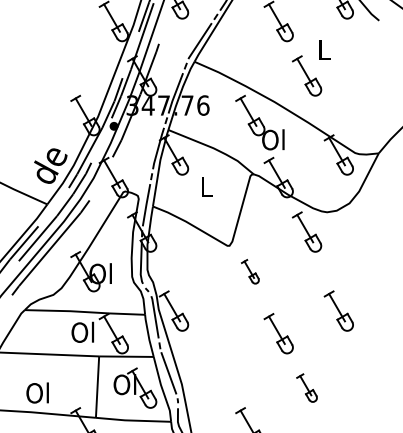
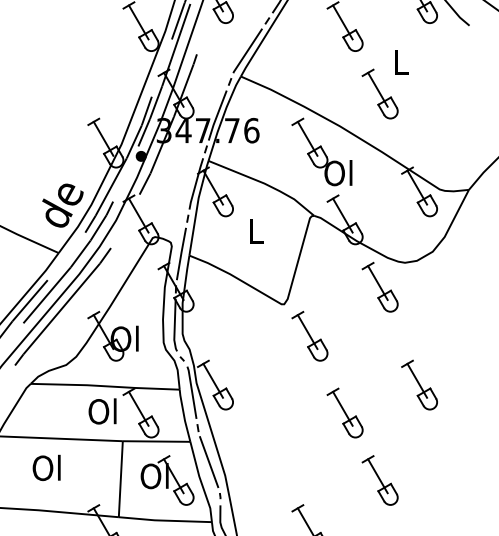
part: (250, 271) -> (310, 336), size x1.67
part: (306, 387) -> (379, 479), size x1.43
text: (37, 392) -> (46, 467), moved

